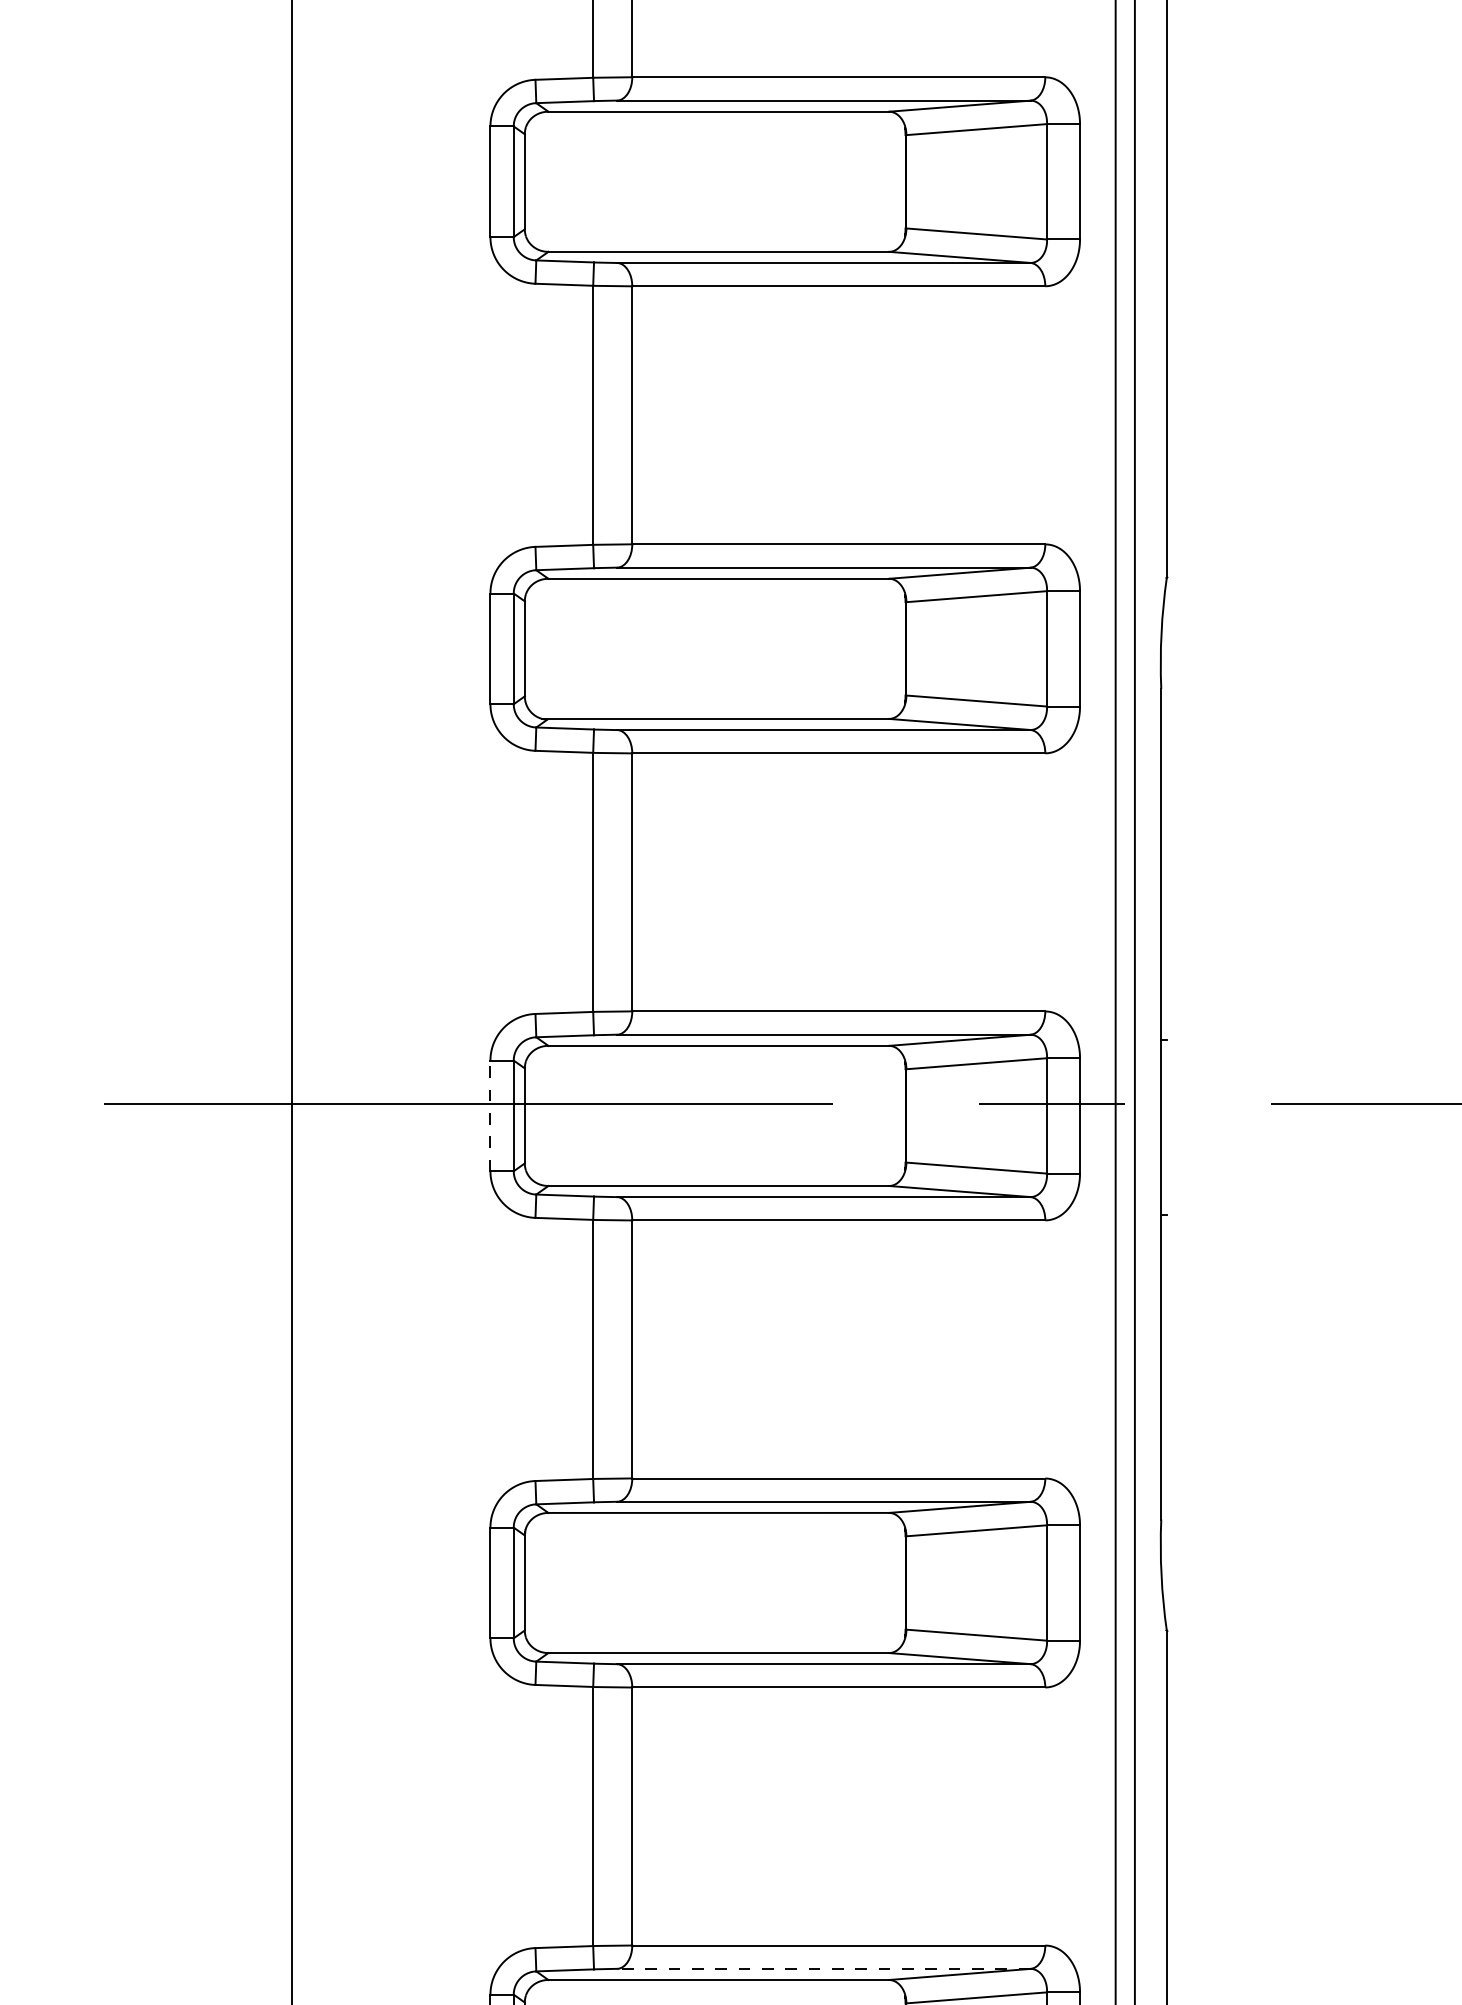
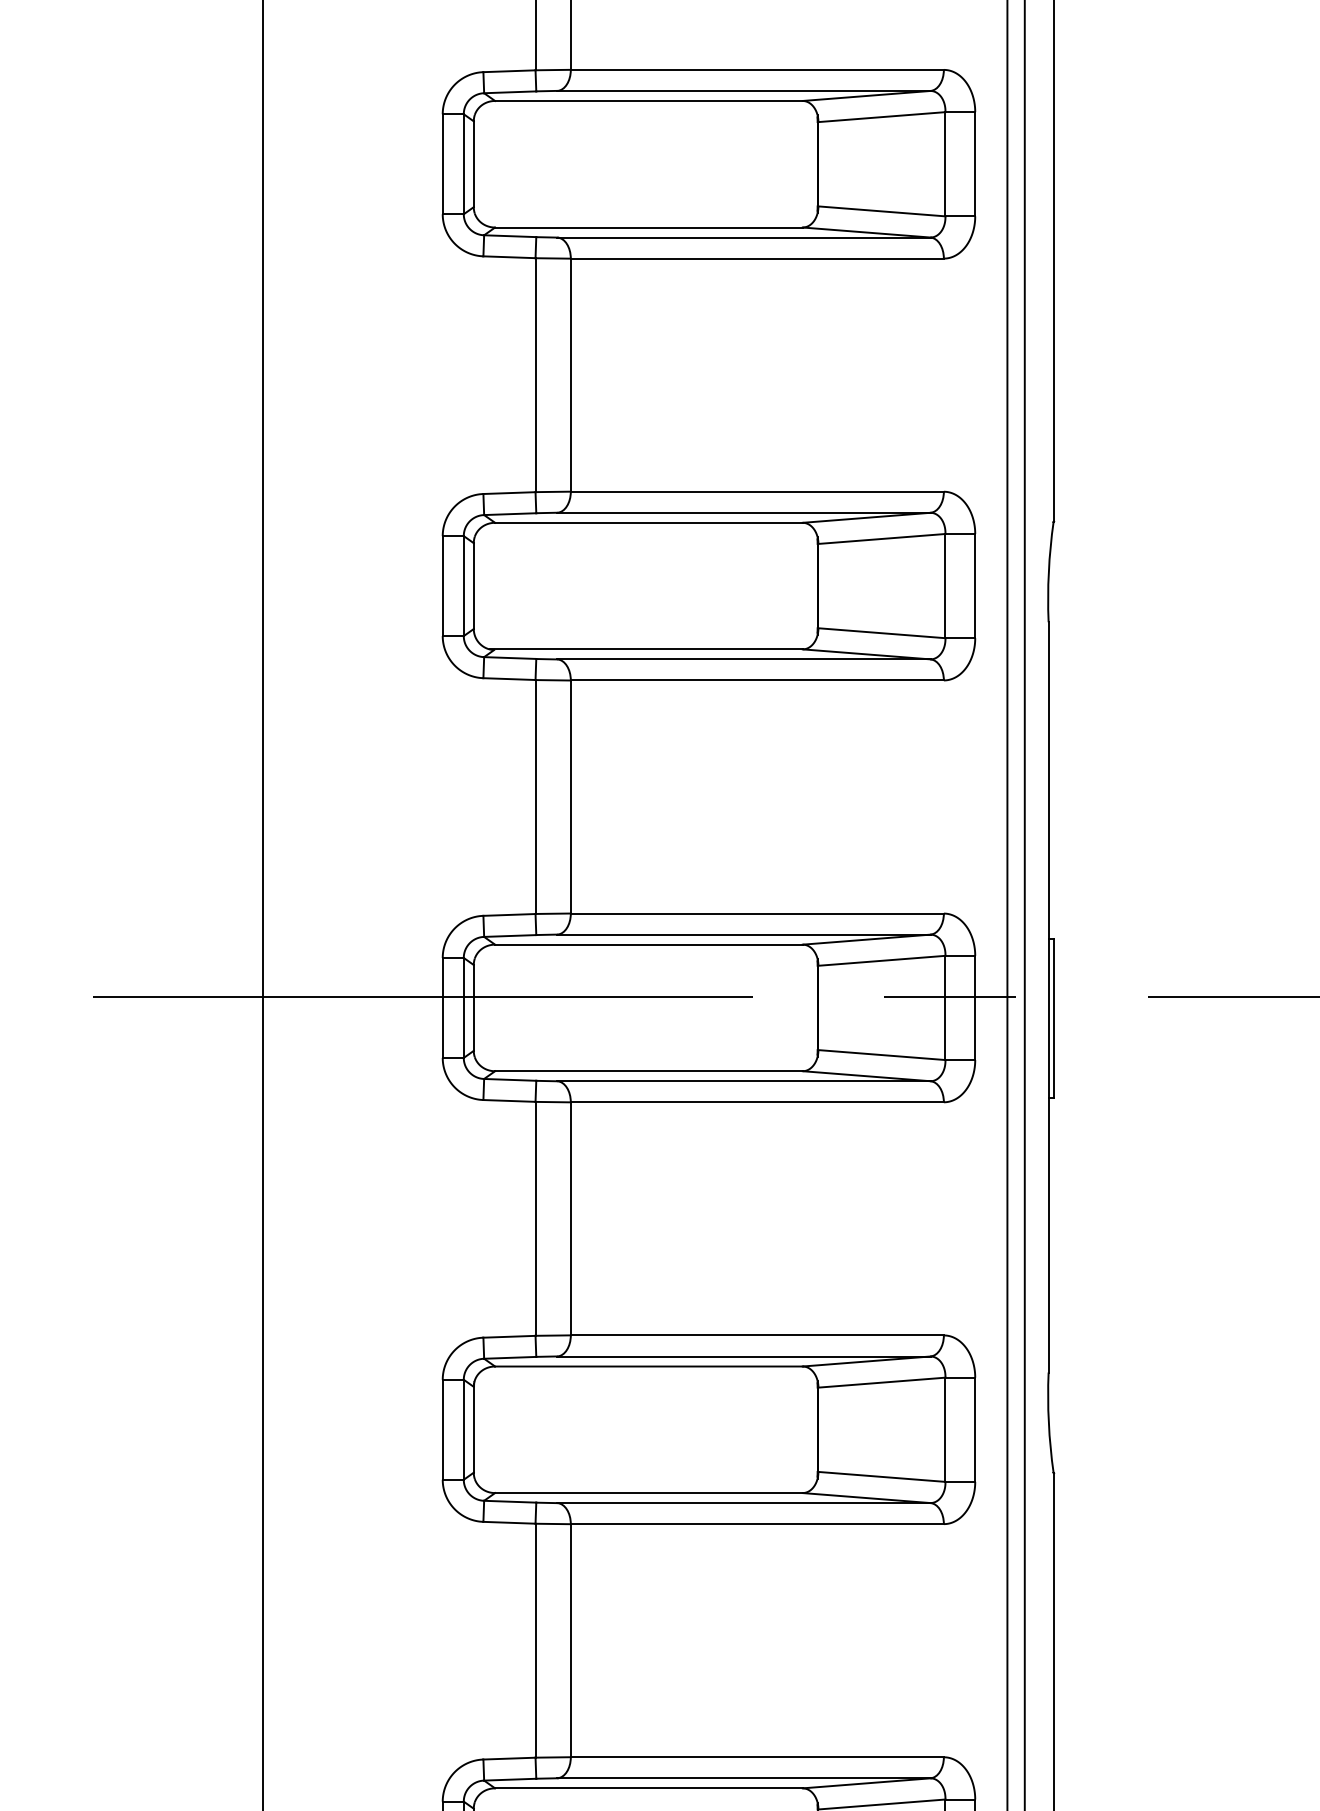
line: (490, 1115) -> (442, 1007), dashed -> solid
line: (1167, 1127) -> (1054, 1018), added
line: (823, 1969) -> (743, 1778), dashed -> solid

